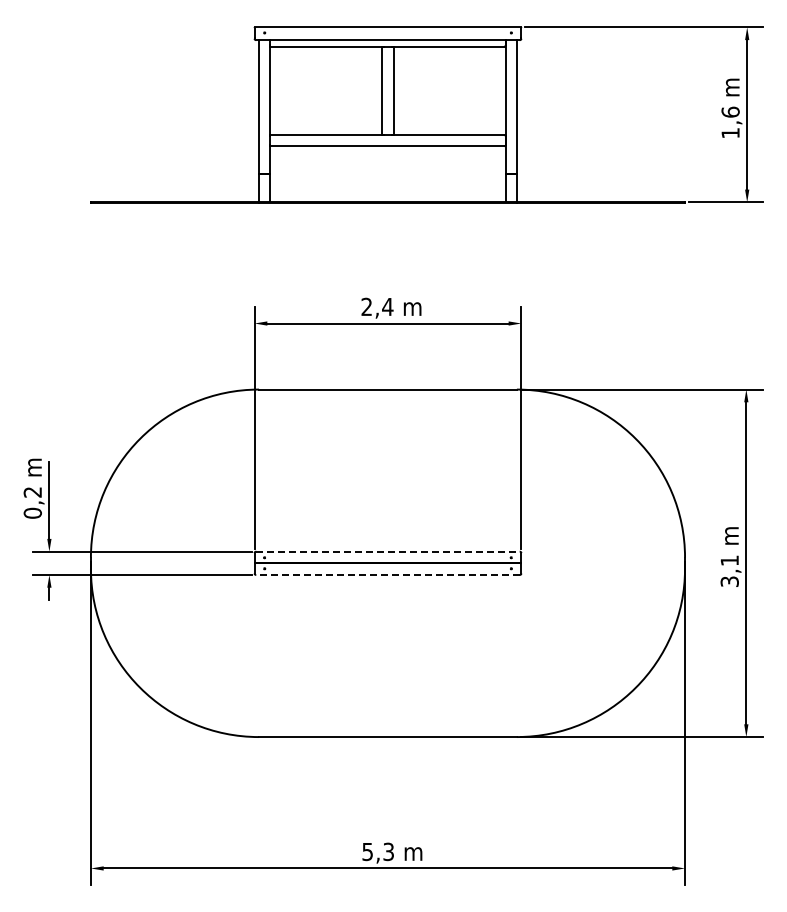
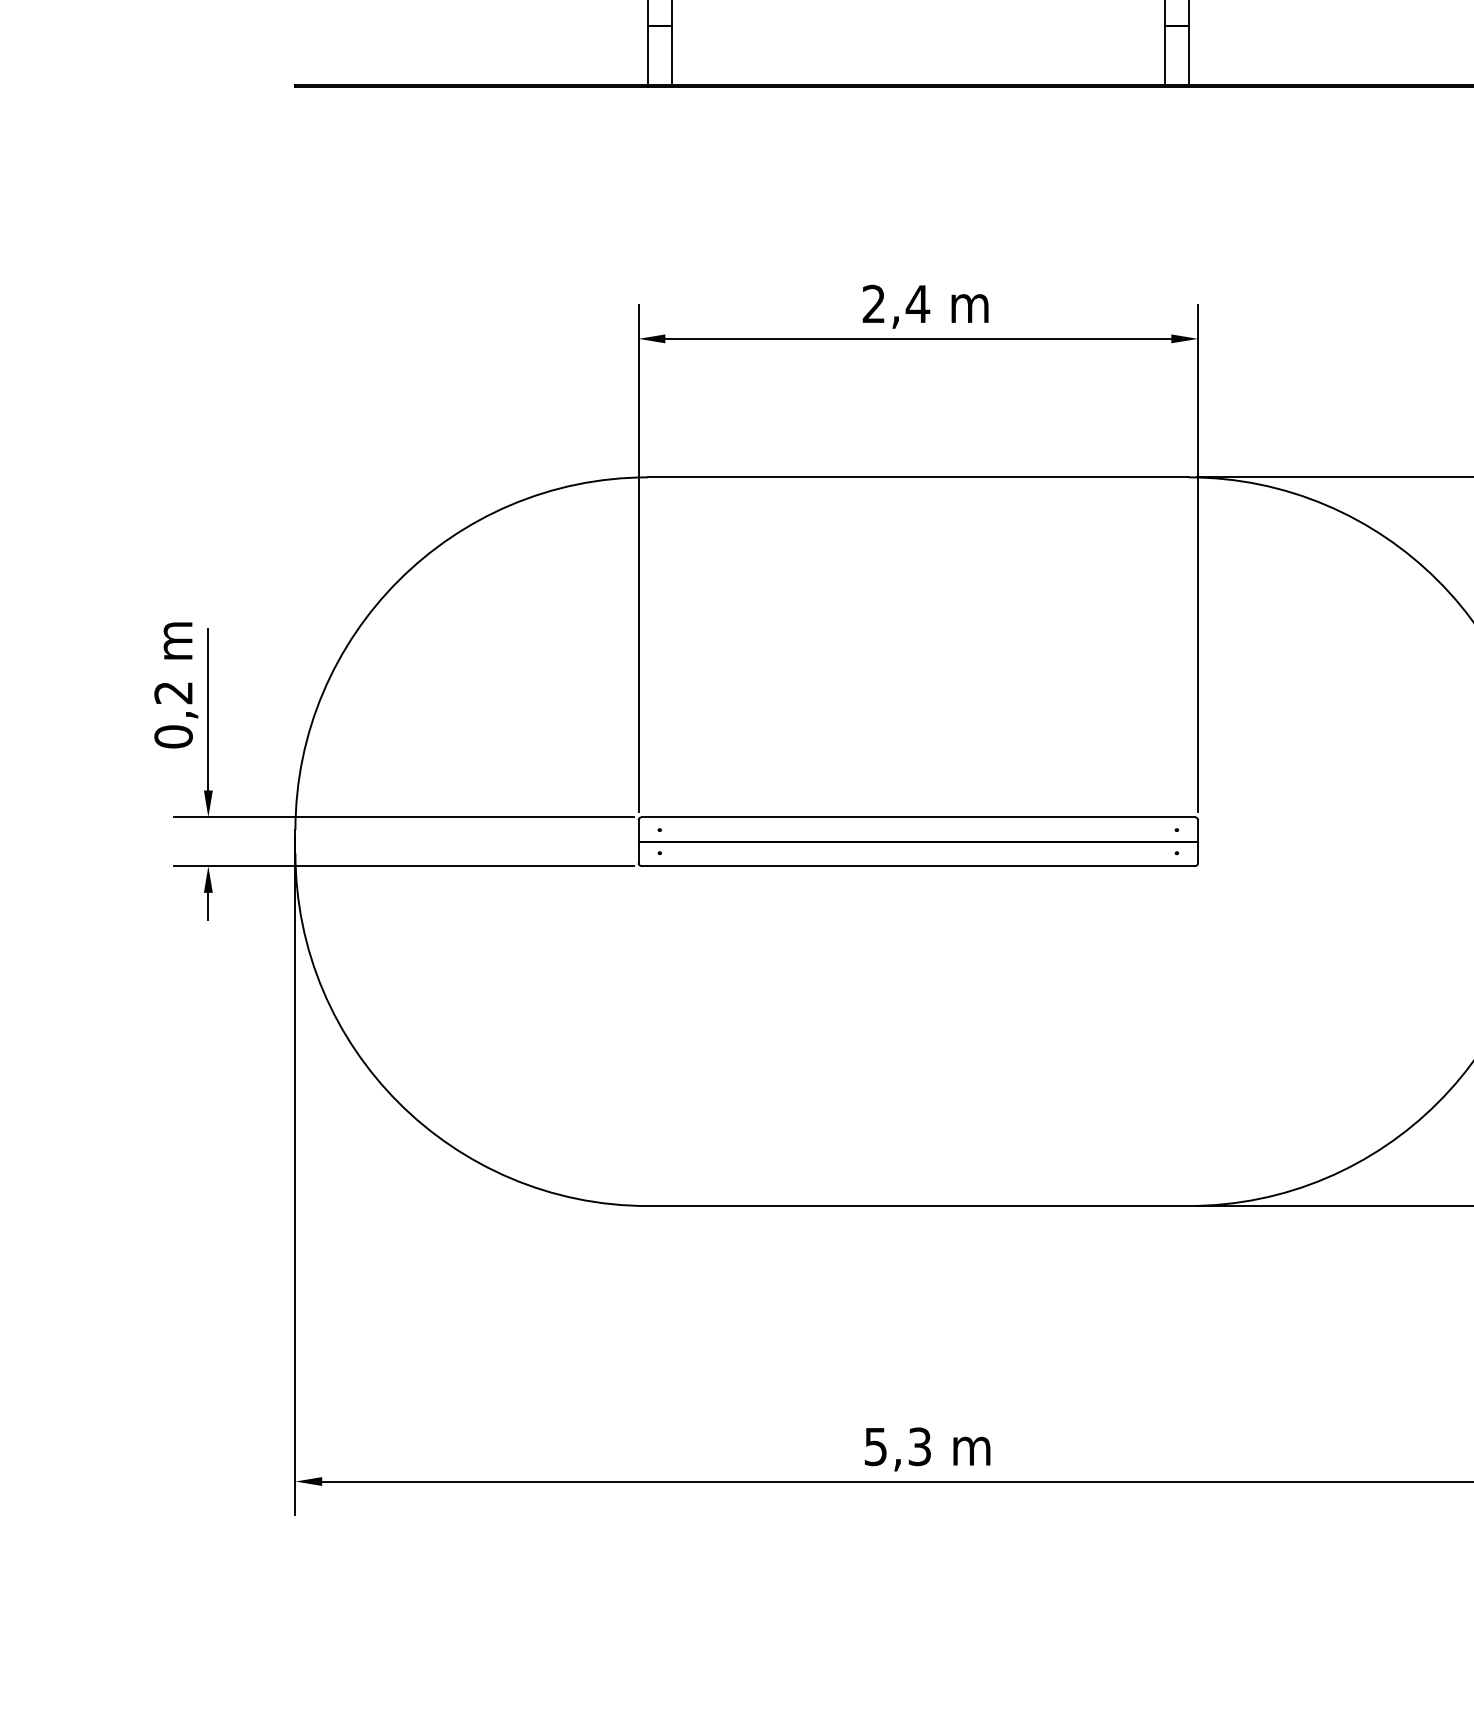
line: (387, 551) -> (917, 816), dashed -> solid
line: (387, 574) -> (917, 865), dashed -> solid

